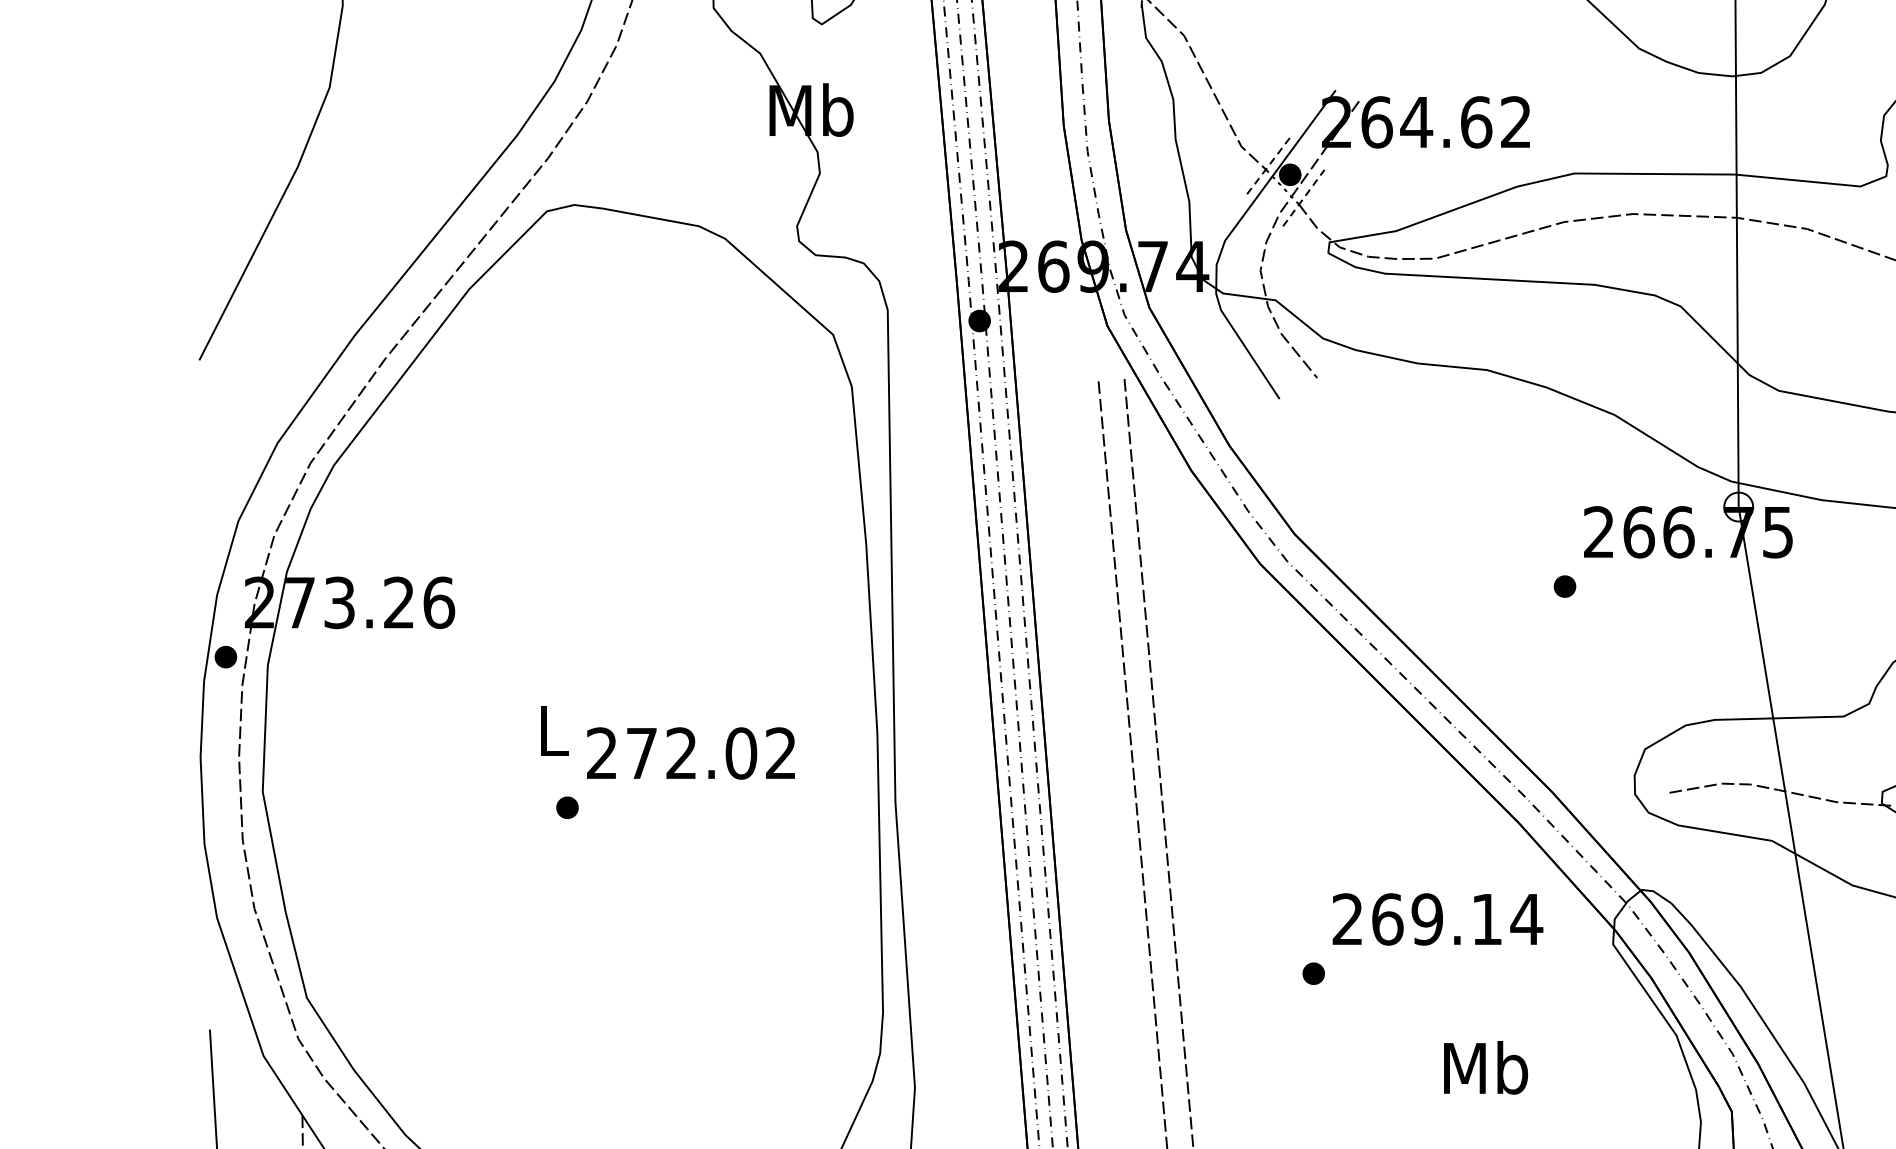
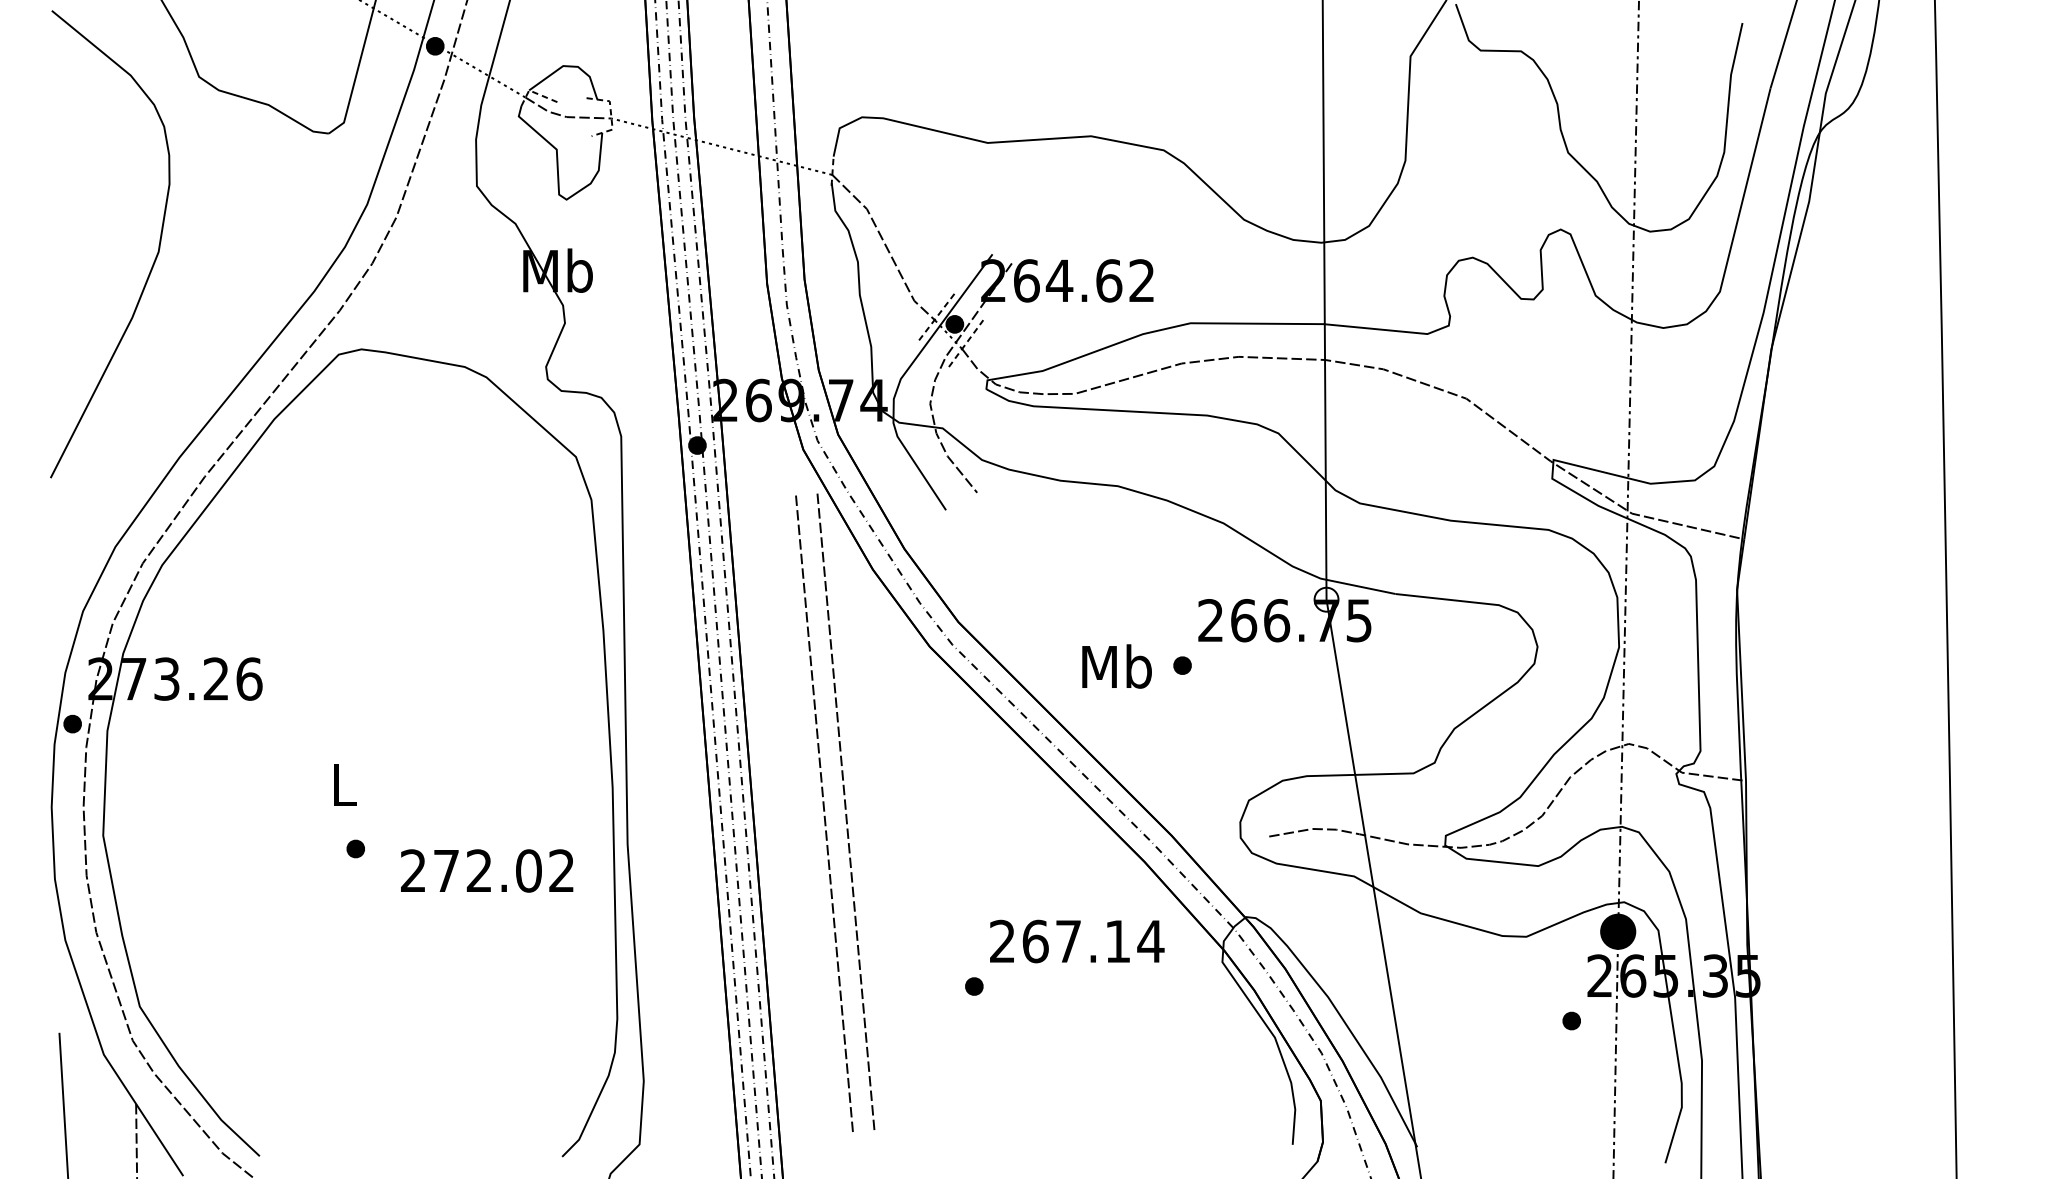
text: (691, 752) -> (487, 870), moved
text: (1427, 919) -> (1068, 941), 269.14 -> 267.14
text: (1485, 1067) -> (1116, 666), moved

